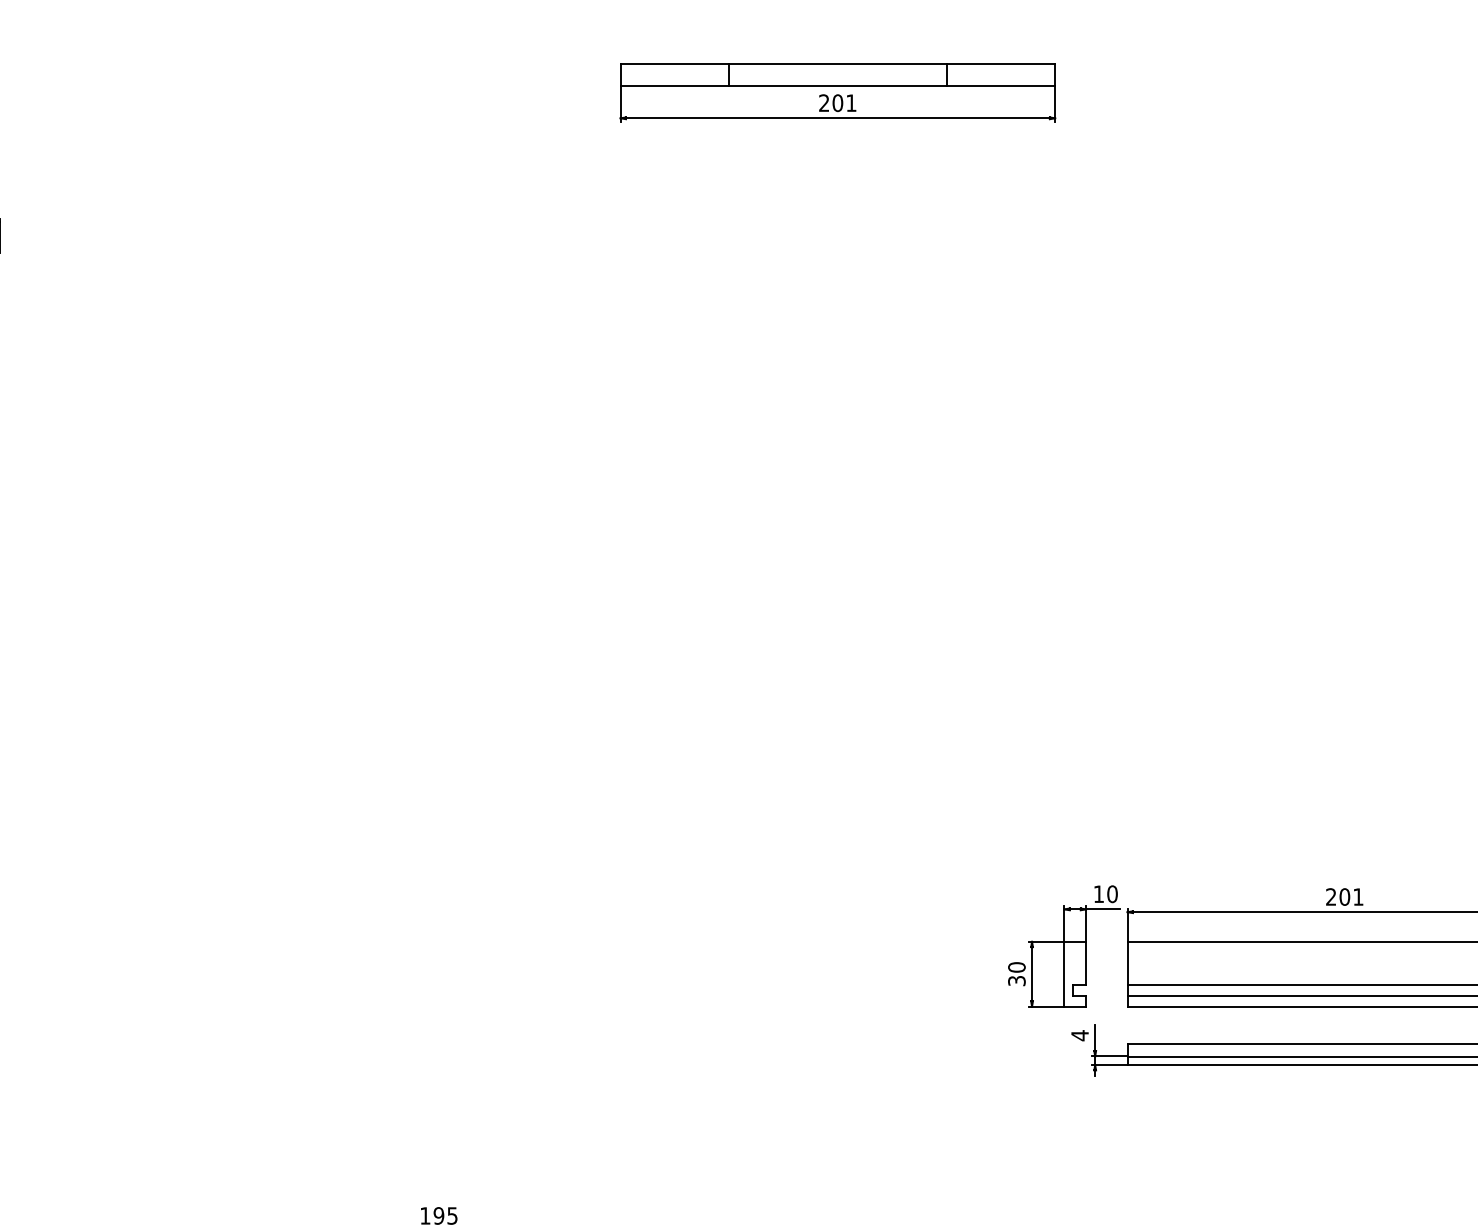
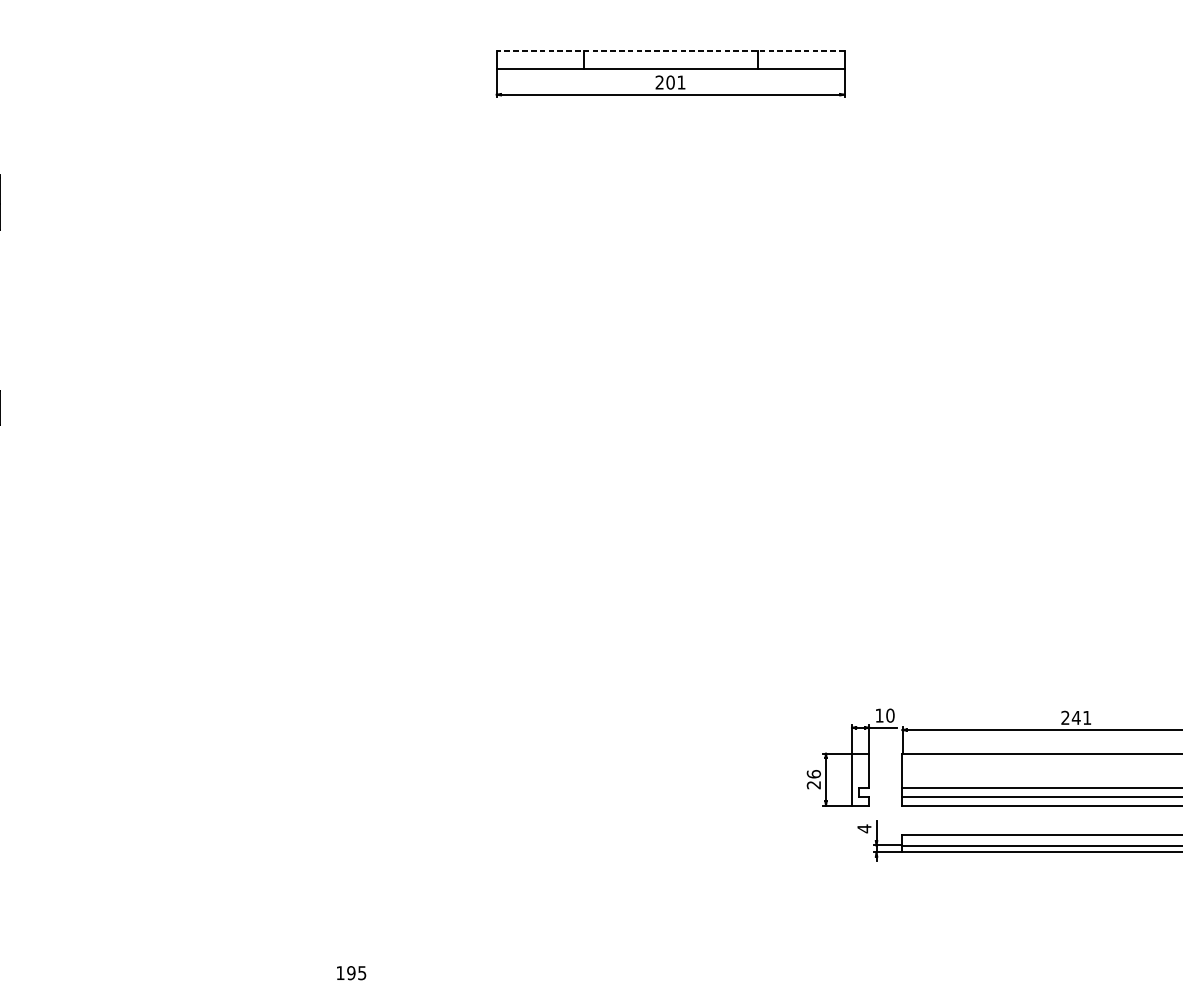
line: (837, 64) -> (670, 51), solid -> dashed
text: (1344, 896) -> (1076, 717), 201 -> 241
text: (1016, 974) -> (813, 779), 30 -> 26

